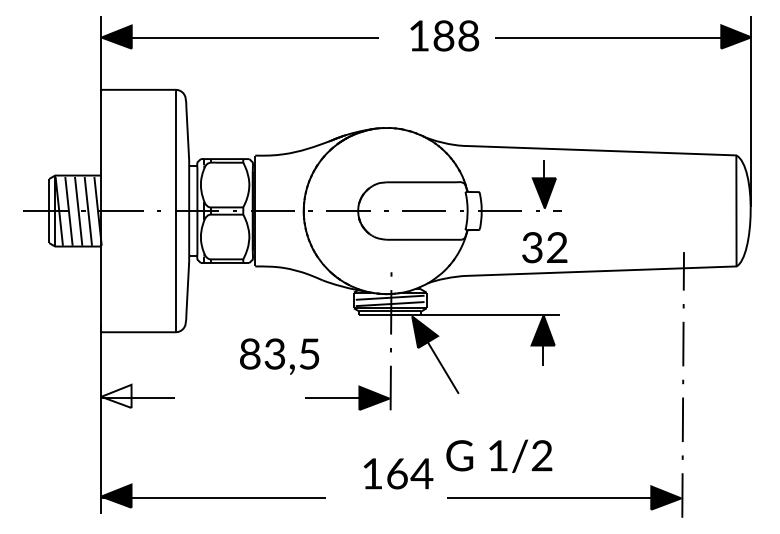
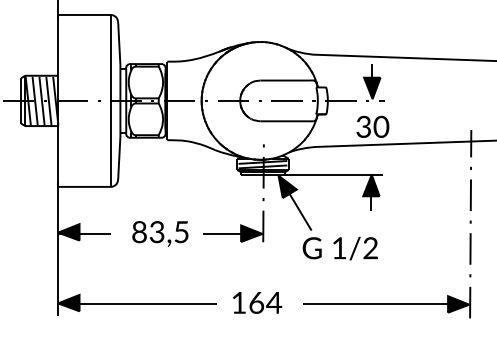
text: (557, 247) -> (381, 126), 32 -> 30
text: (279, 356) -> (160, 233), moved
fill: (116, 396) -> (68, 232), added
text: (499, 455) -> (340, 248), moved
text: (398, 473) -> (257, 302), moved

